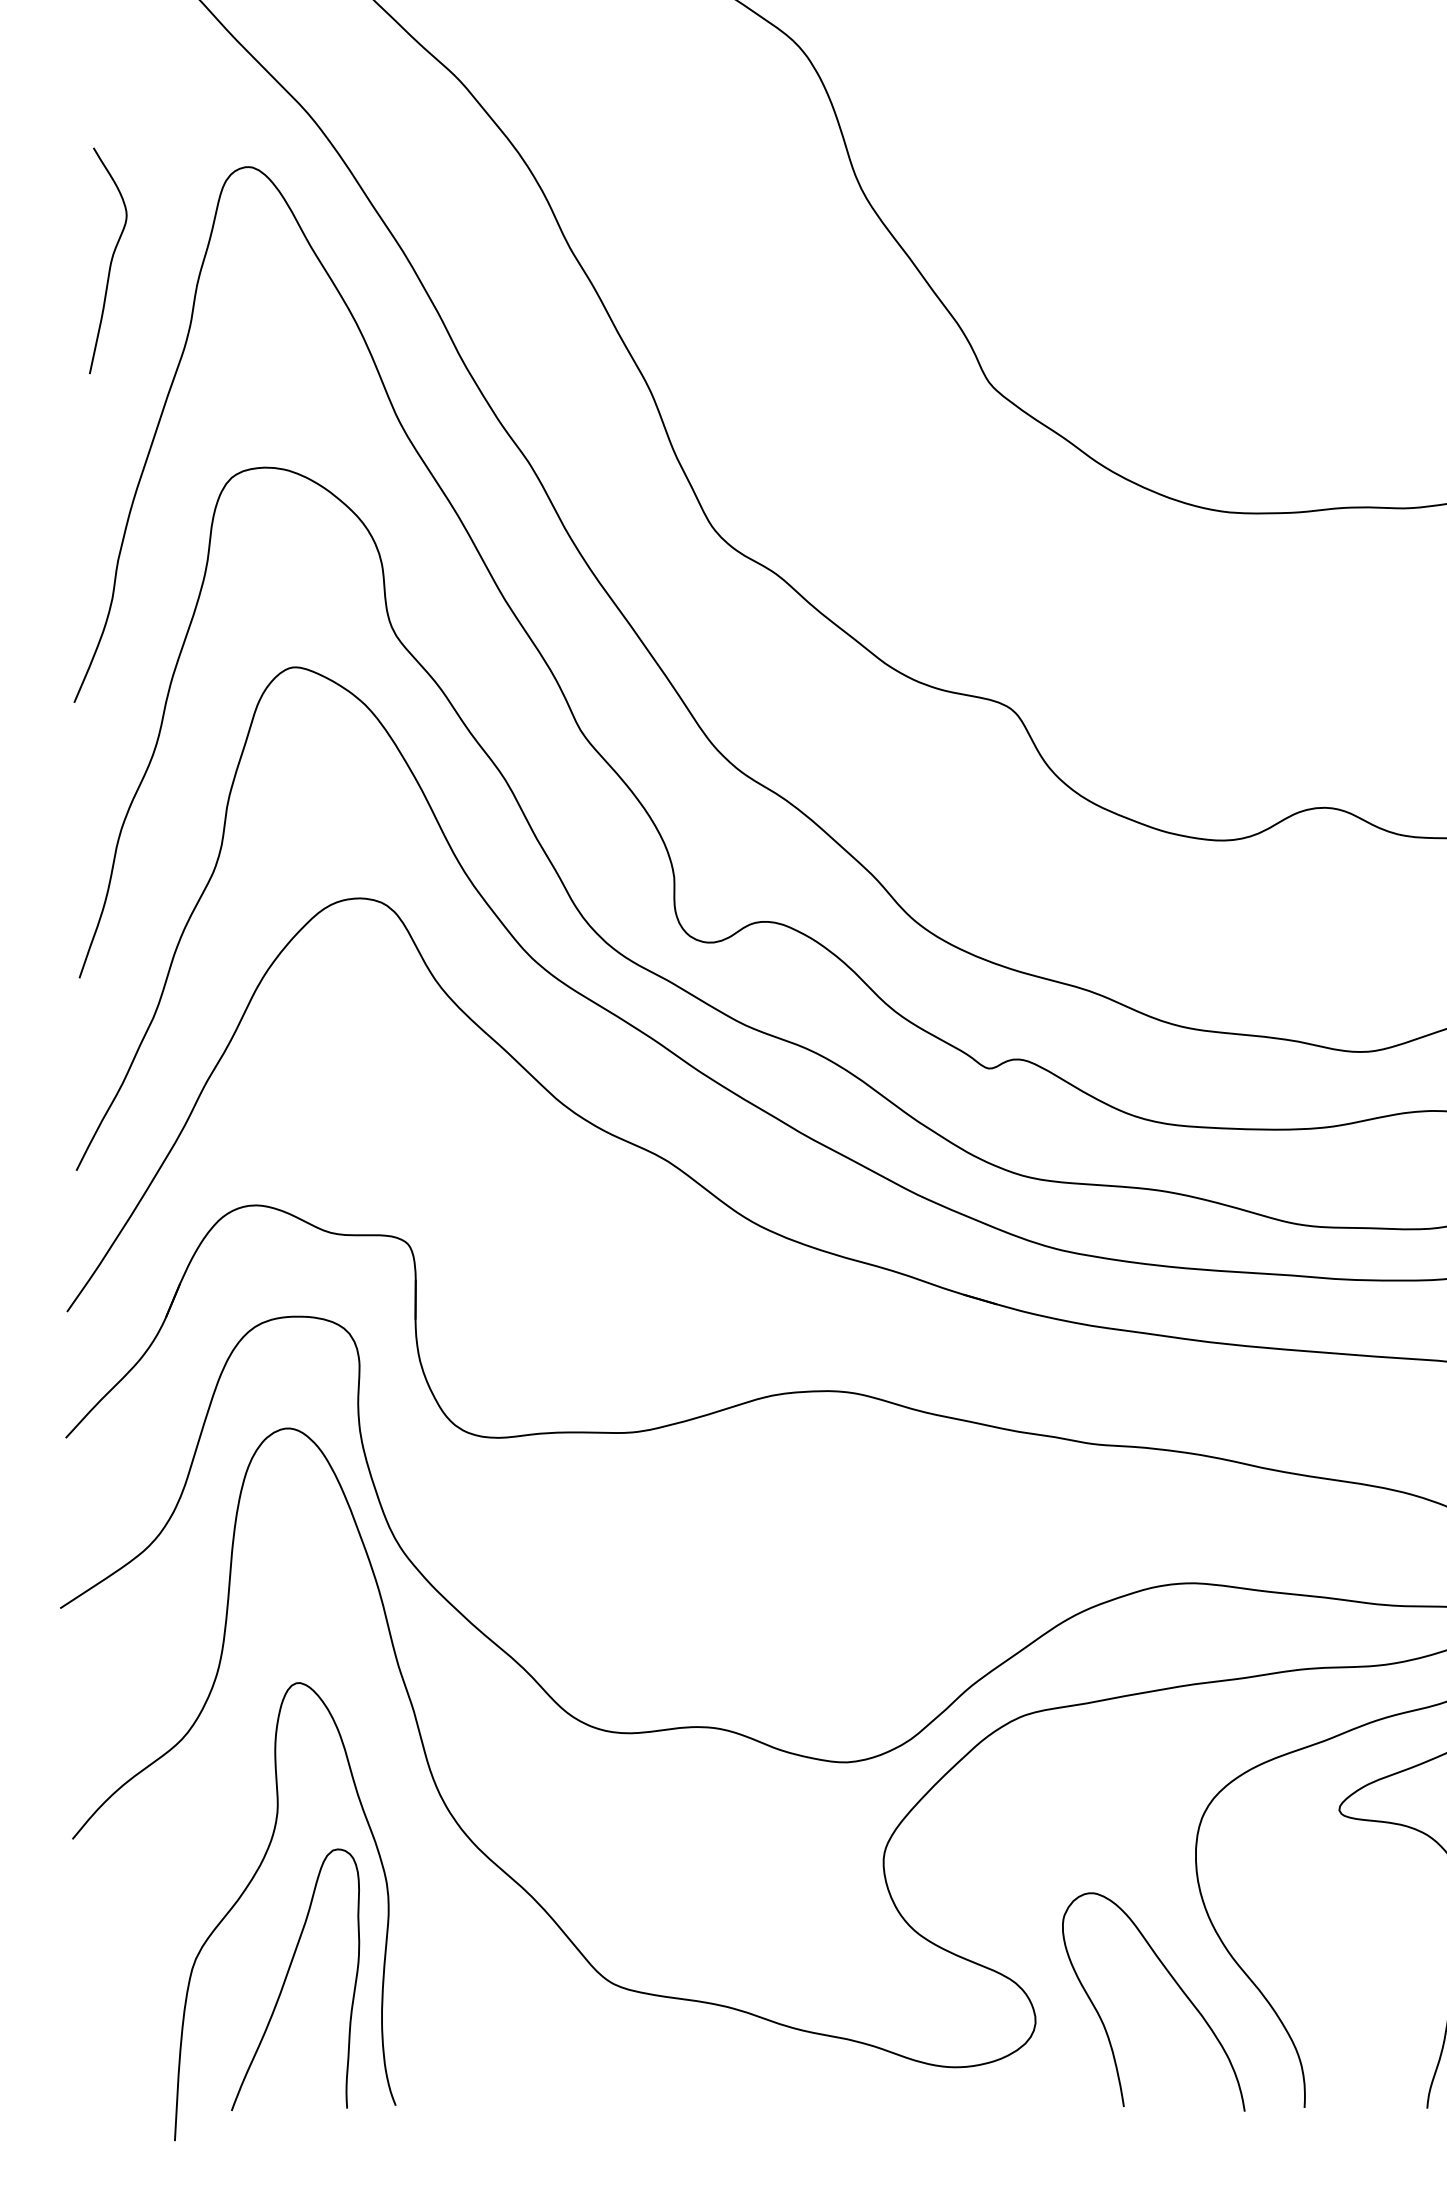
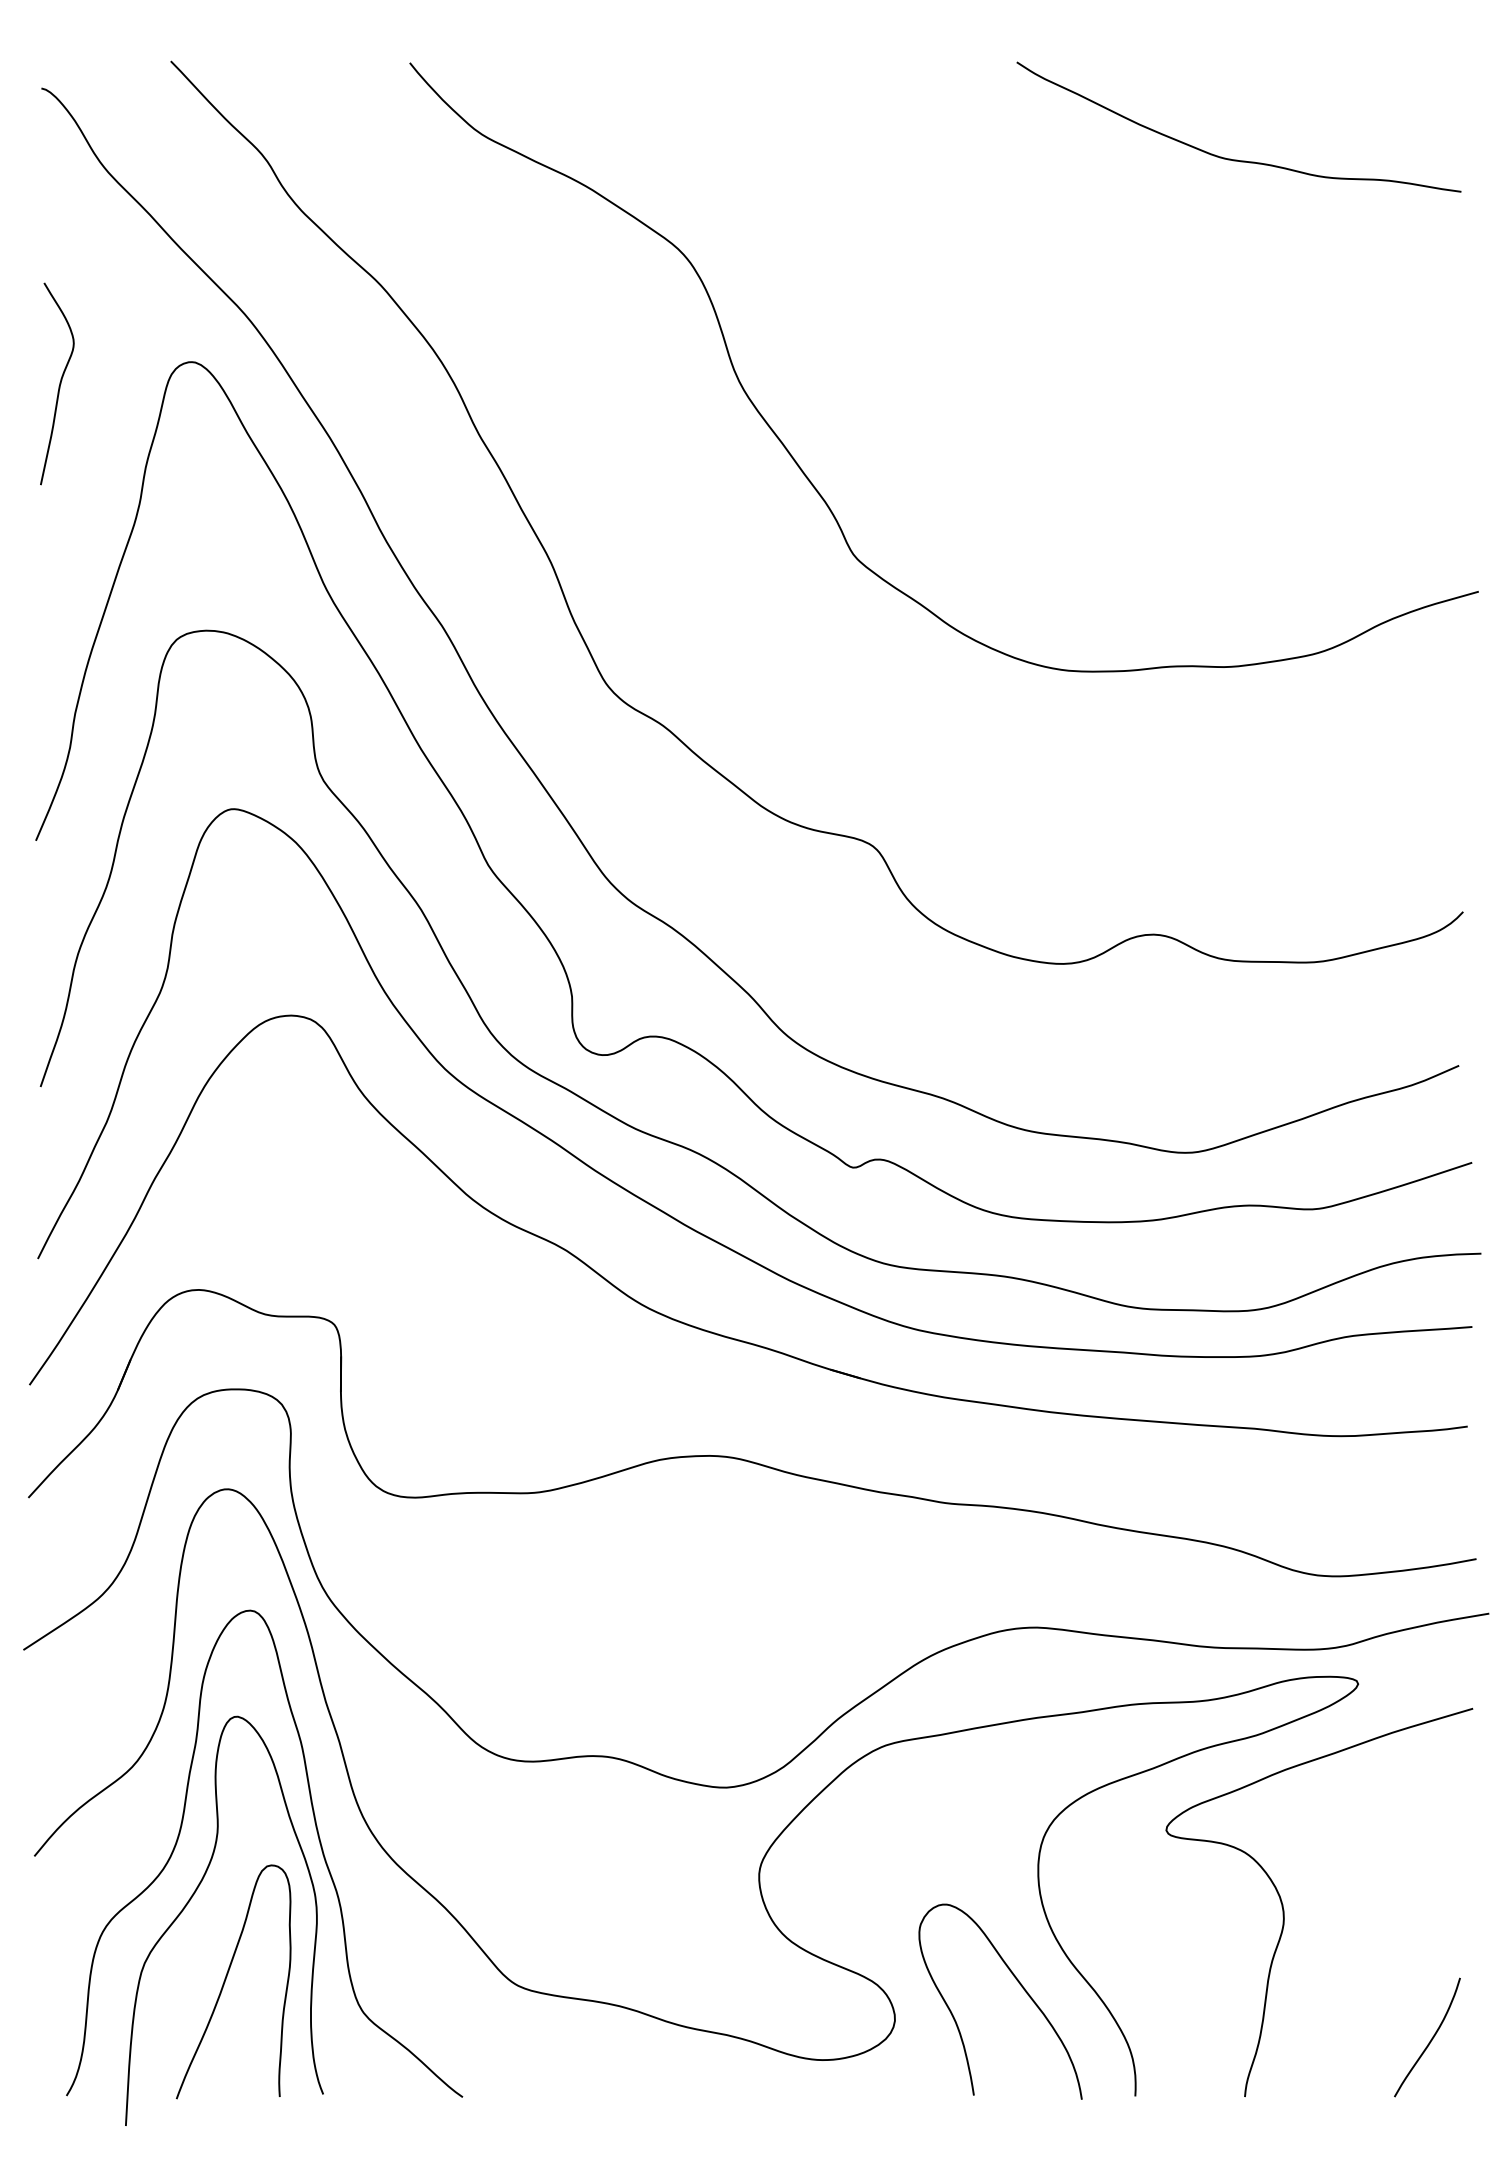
curve: (110, 260) -> (59, 383), moved
curve: (390, 1821) -> (318, 1840), added

